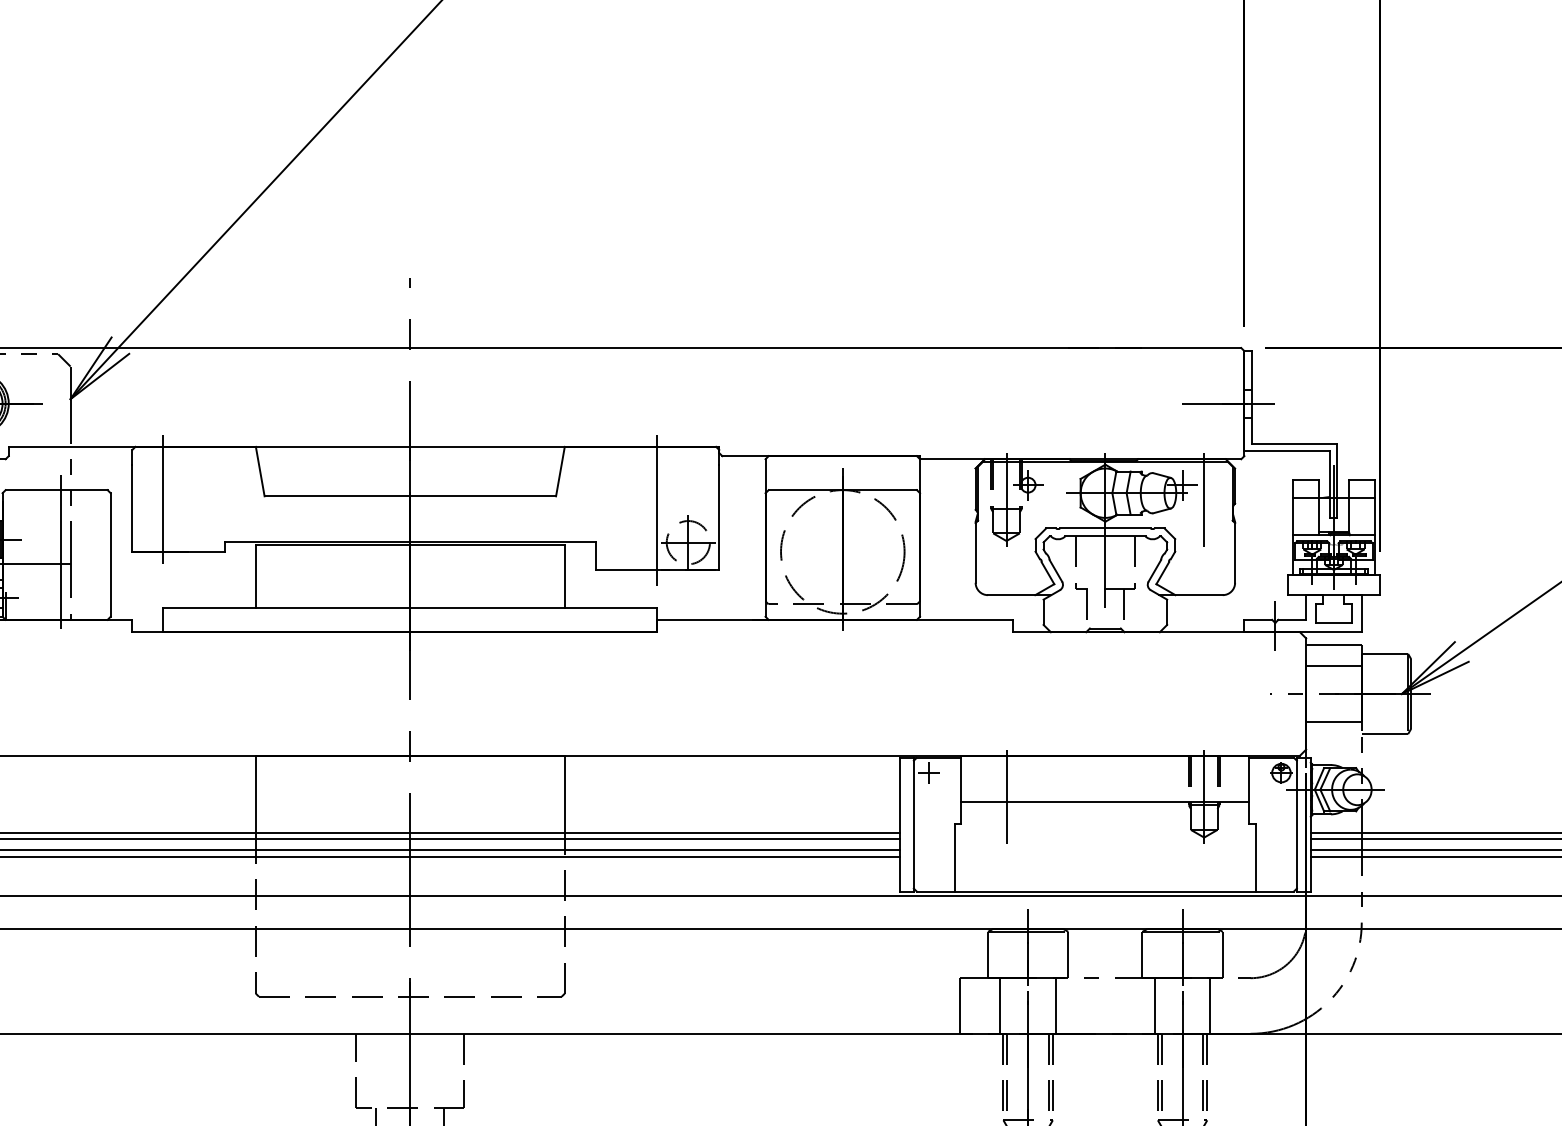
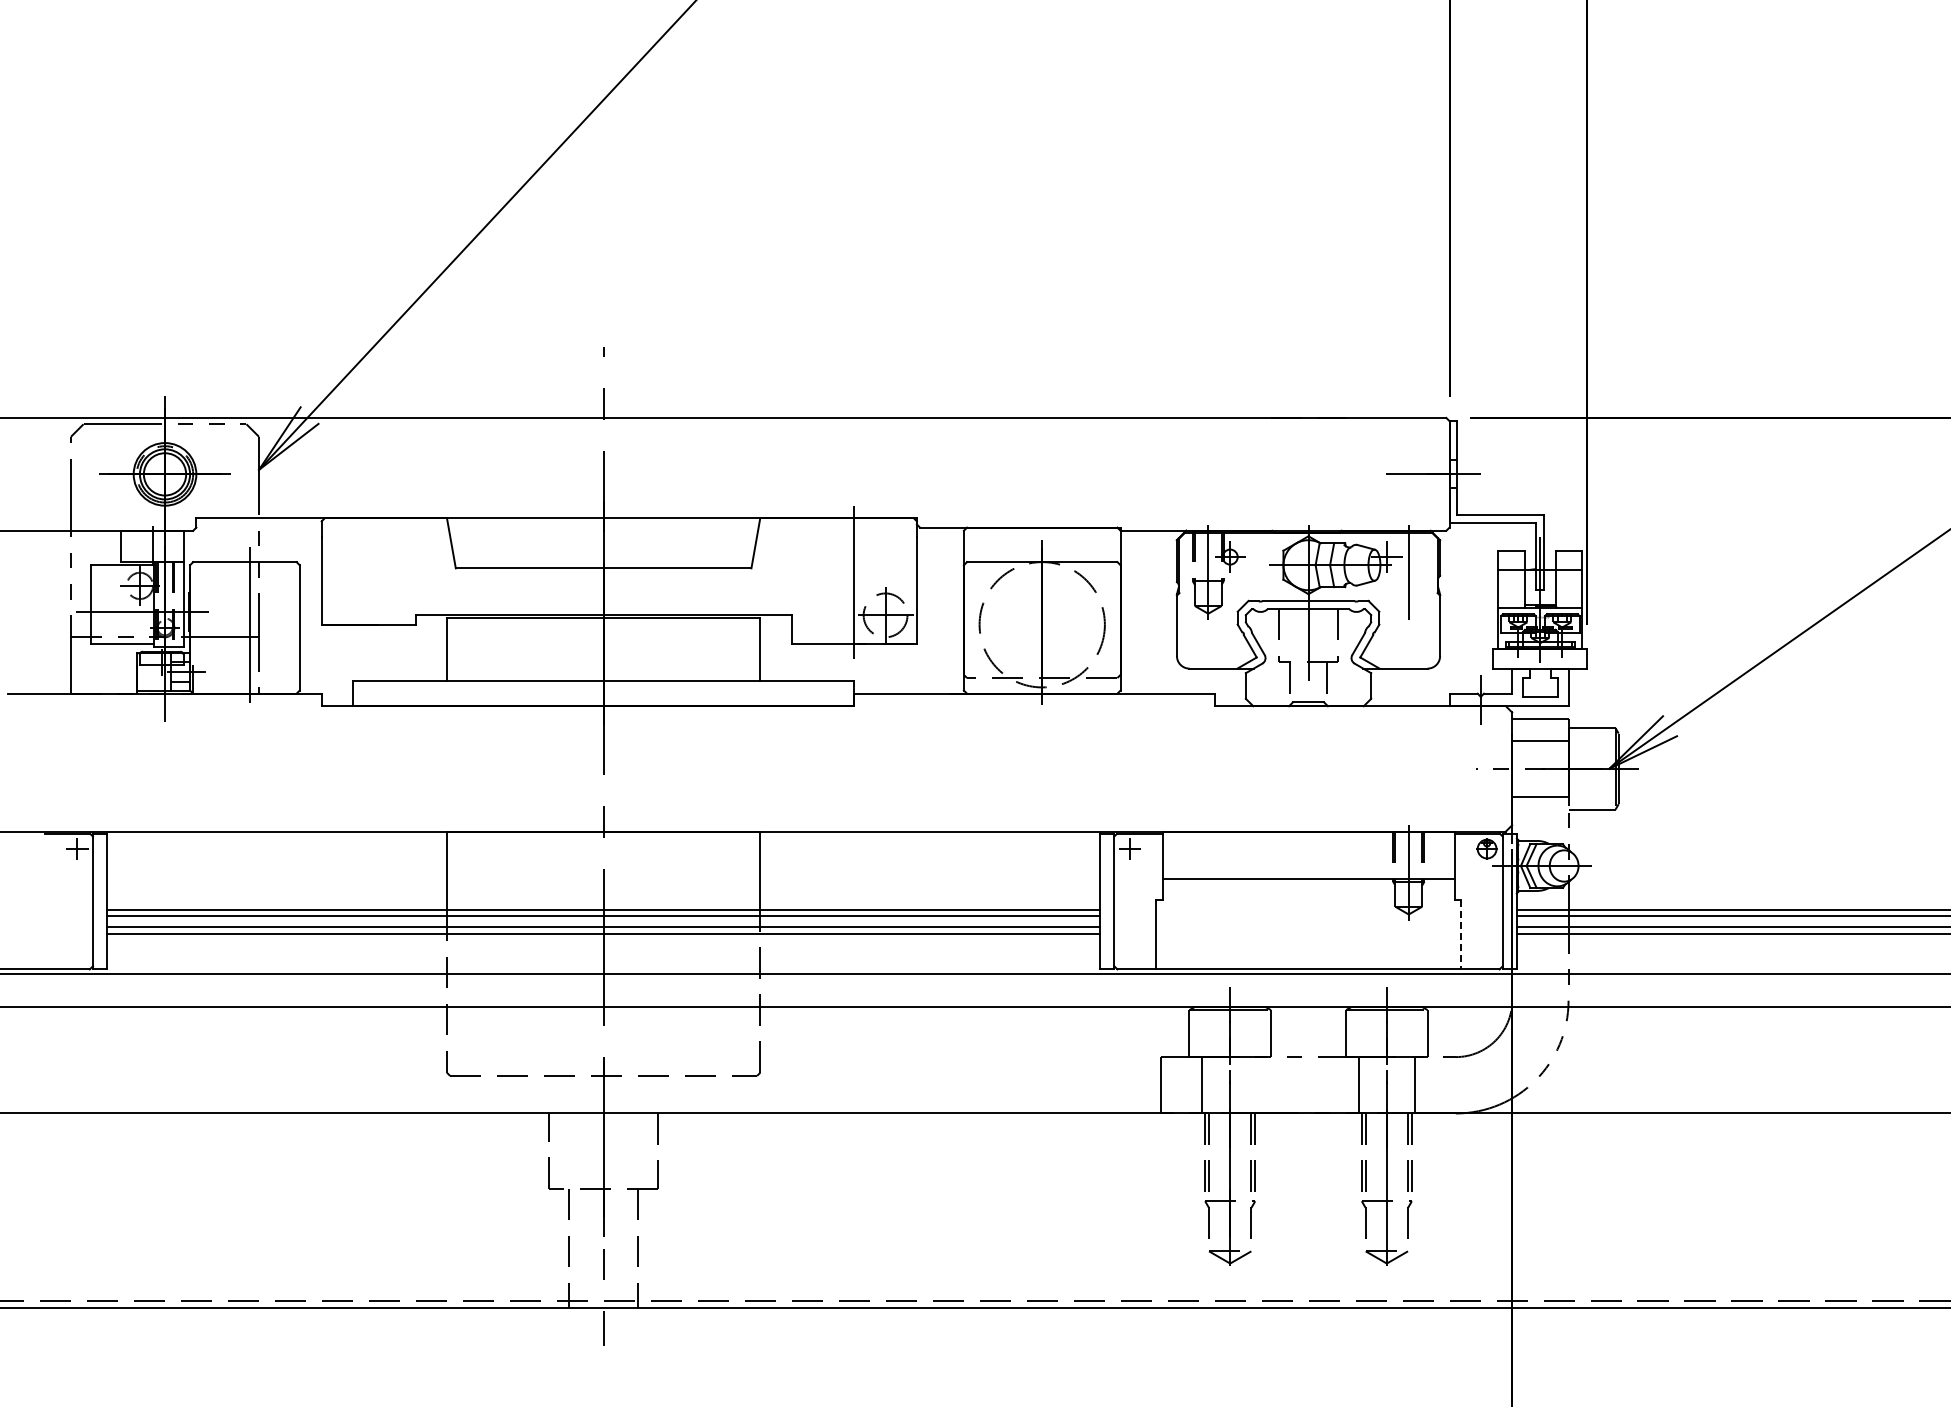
line: (163, 499) -> (353, 571), removed
line: (1006, 796) -> (1208, 872), removed
line: (1255, 858) -> (1460, 935), solid -> dashed
line: (1056, 1006) -> (1258, 1085), removed

